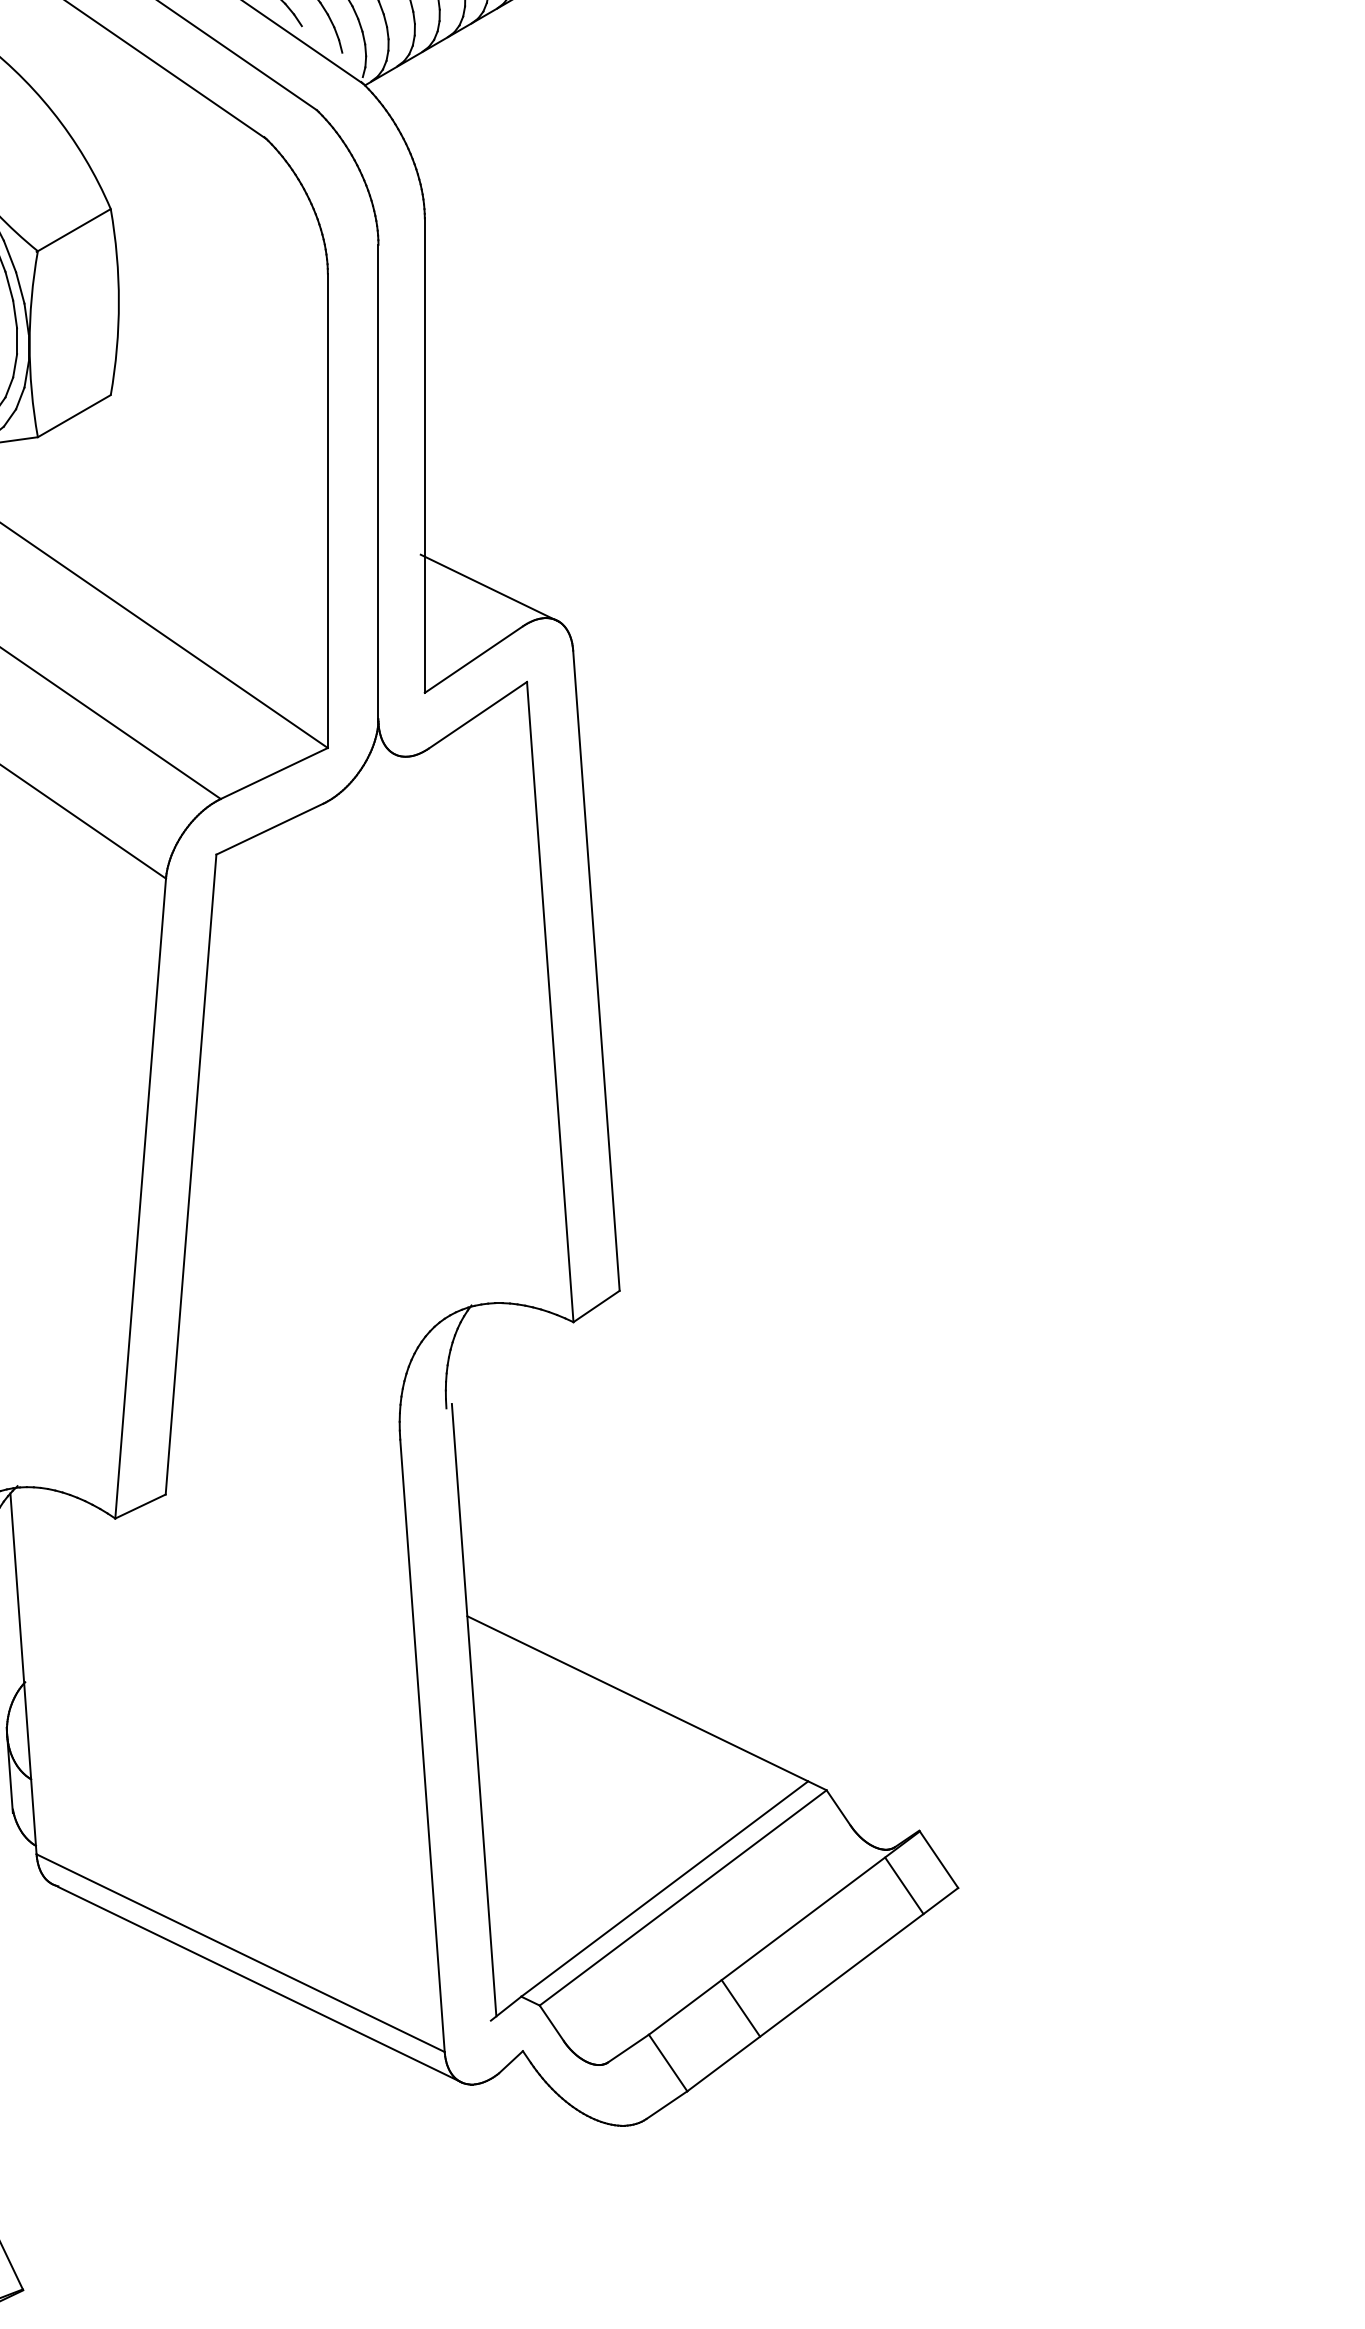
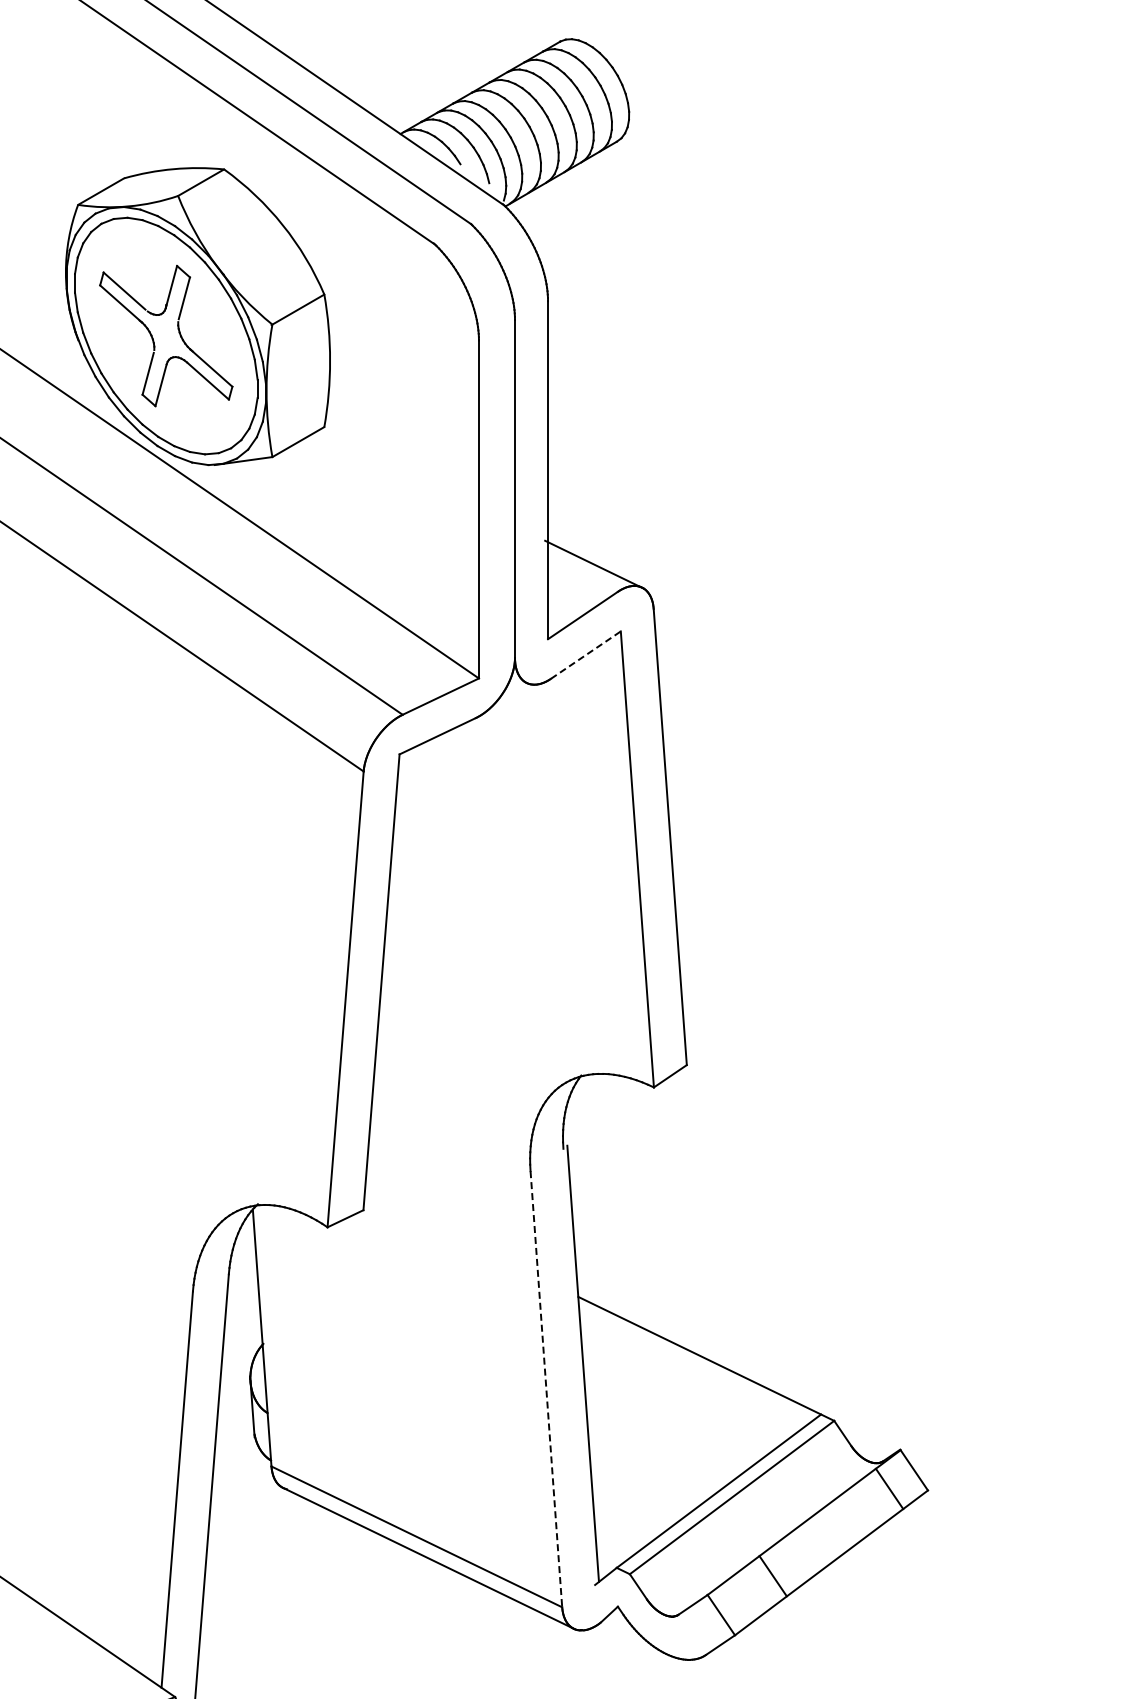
line: (478, 714) -> (586, 654), solid -> dashed
line: (422, 1746) -> (546, 1389), solid -> dashed

